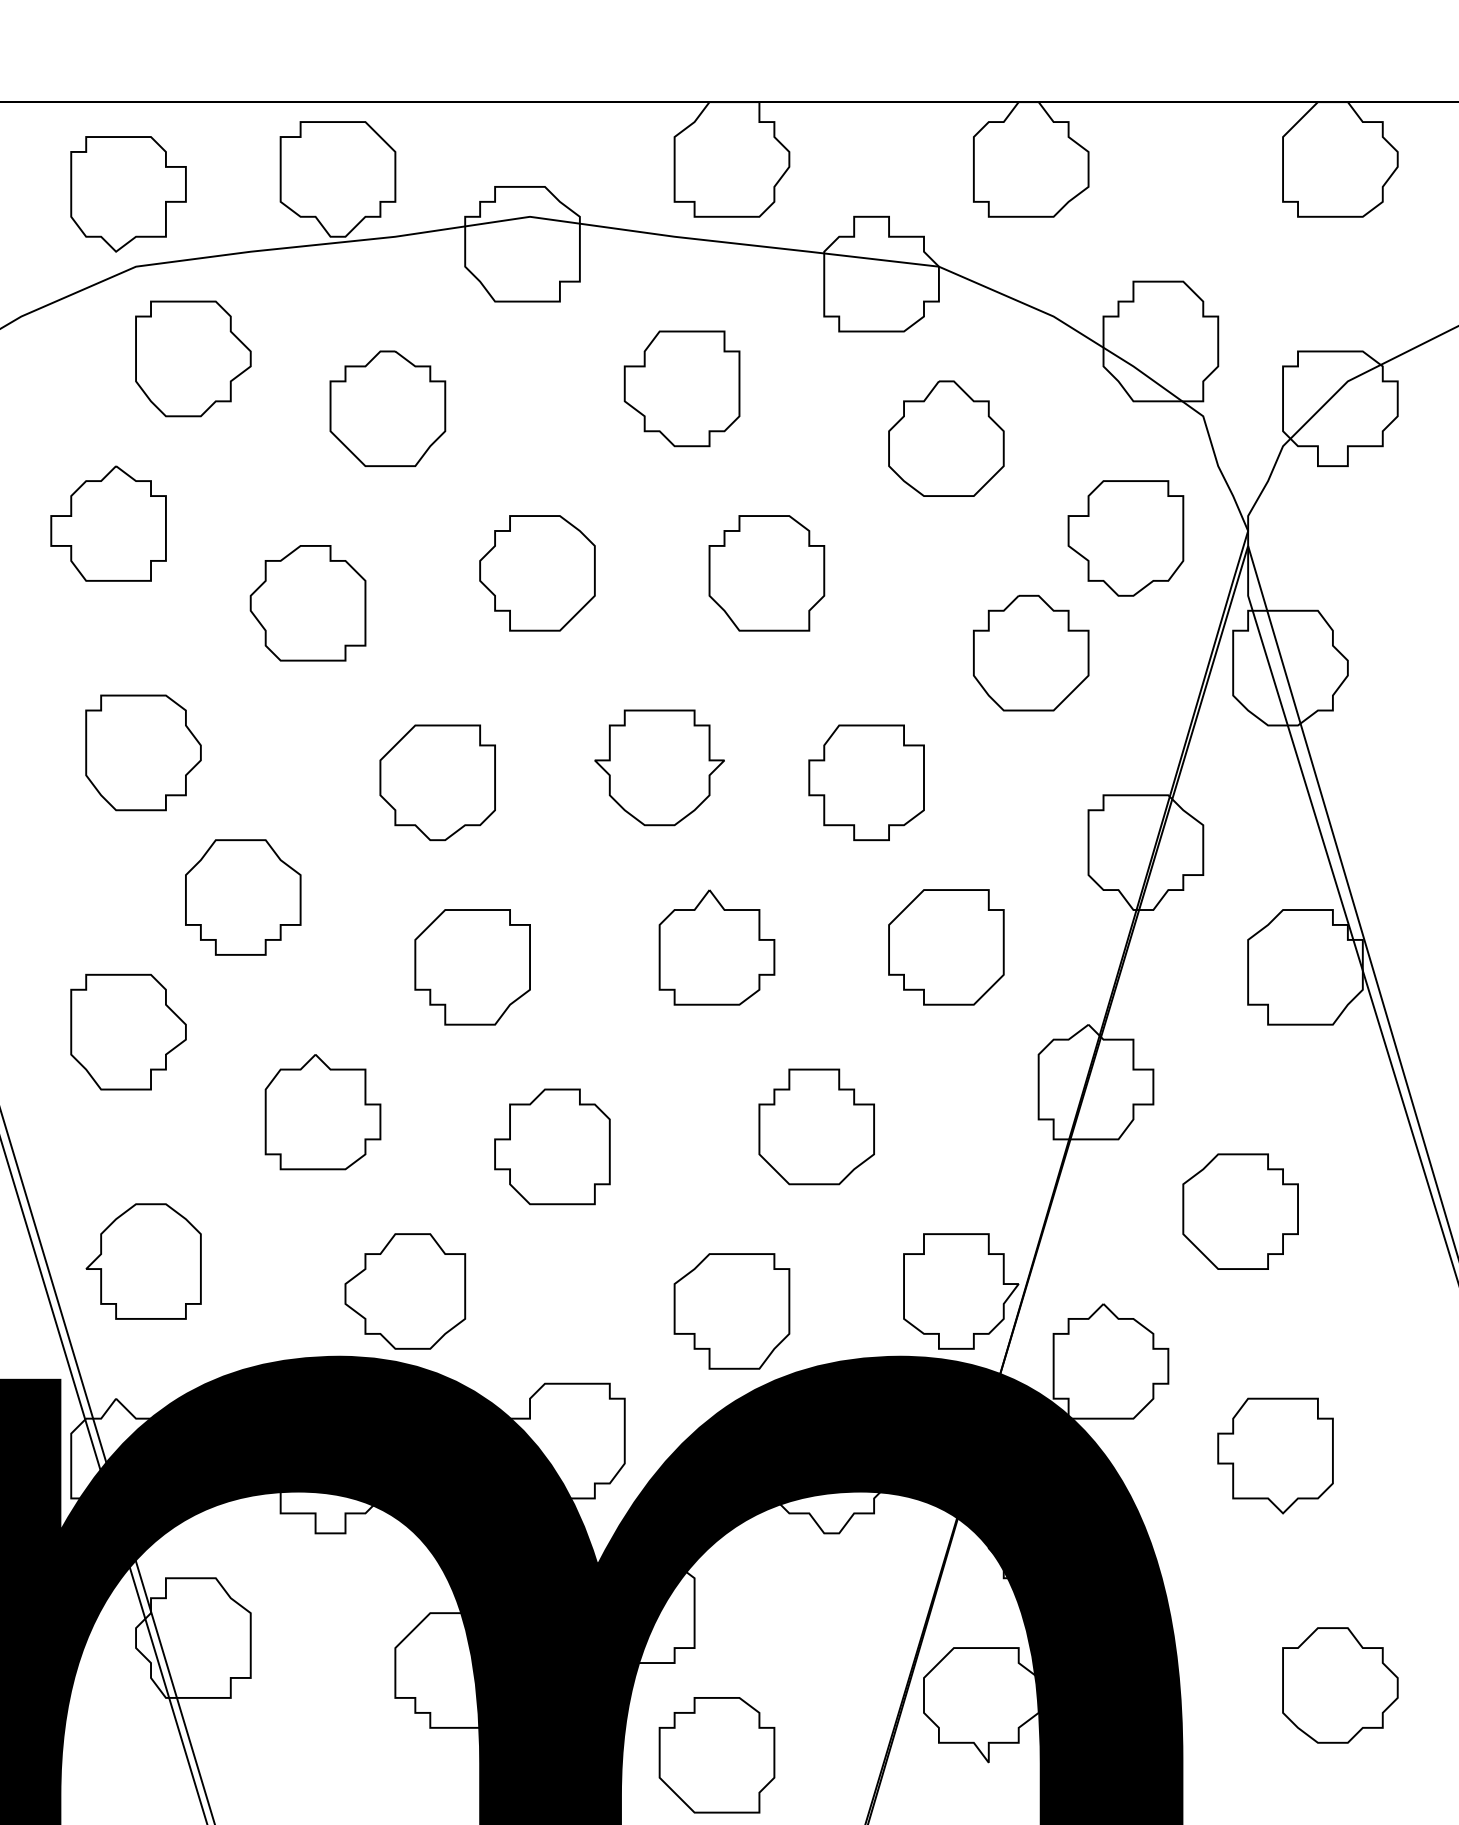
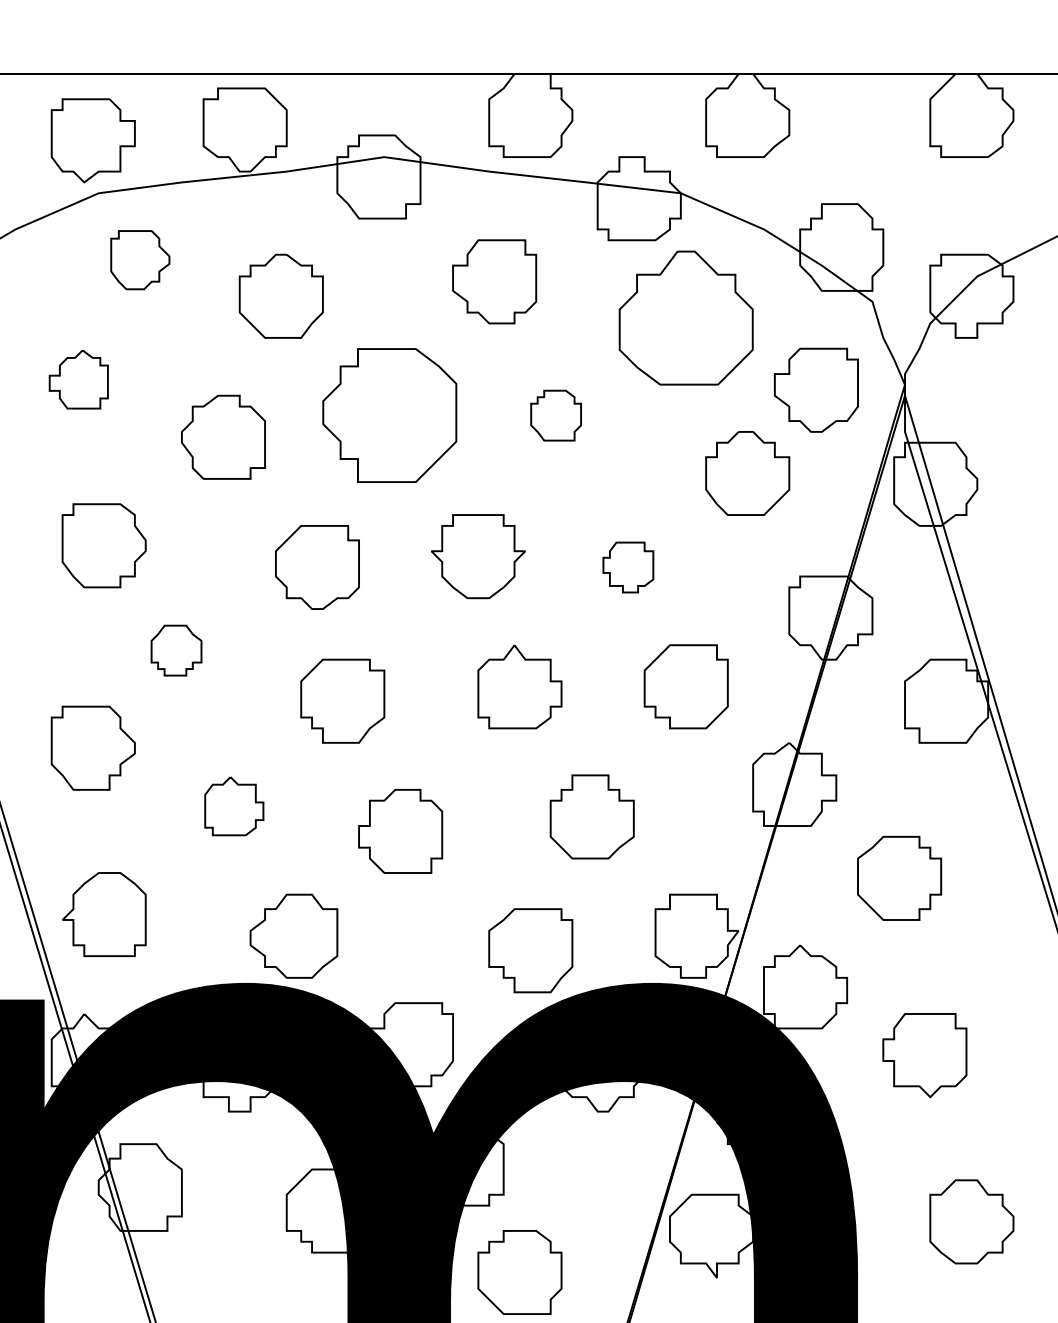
part: (193, 358) -> (140, 259), size x0.7
part: (946, 438) -> (686, 317), size x1.6
part: (108, 523) -> (78, 379), size x0.7
part: (537, 573) -> (389, 415), size x1.6
part: (766, 573) -> (555, 415), size x0.6
part: (866, 782) -> (628, 567), size x0.6
part: (243, 897) -> (176, 650), size x0.6
part: (322, 1112) -> (233, 806), size x0.7

